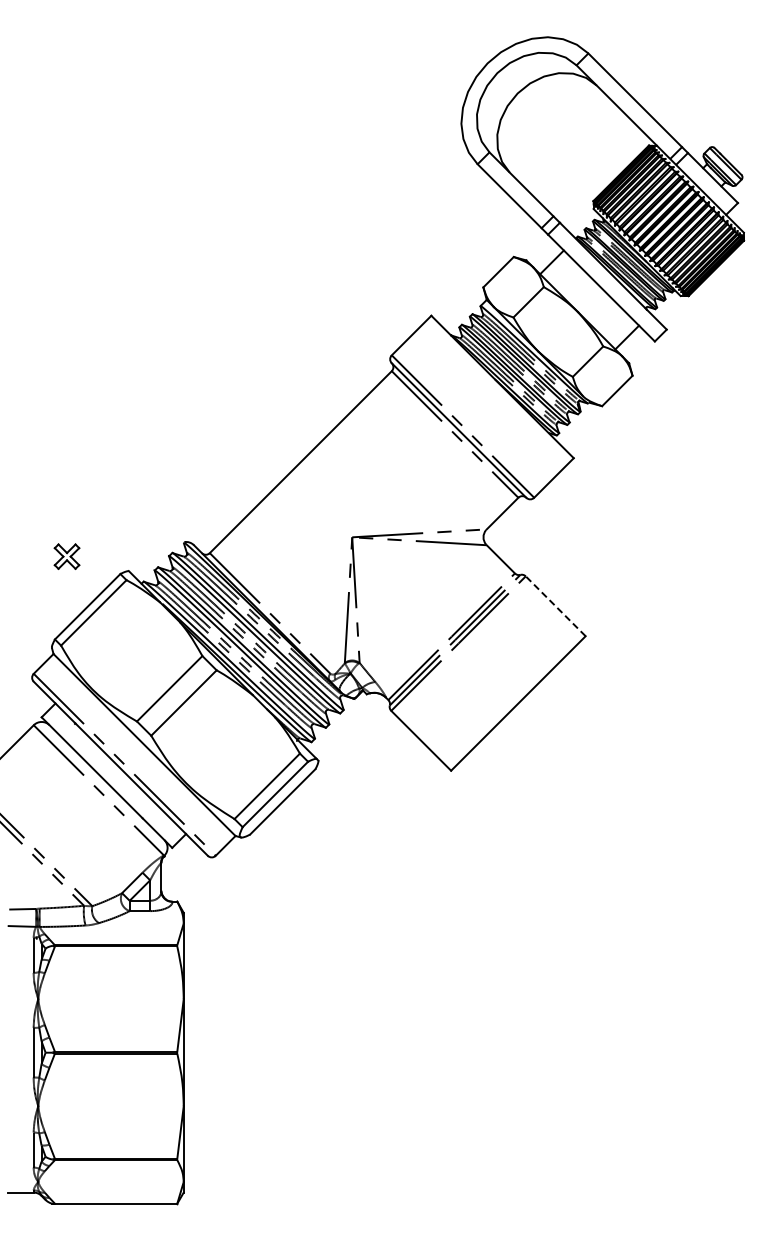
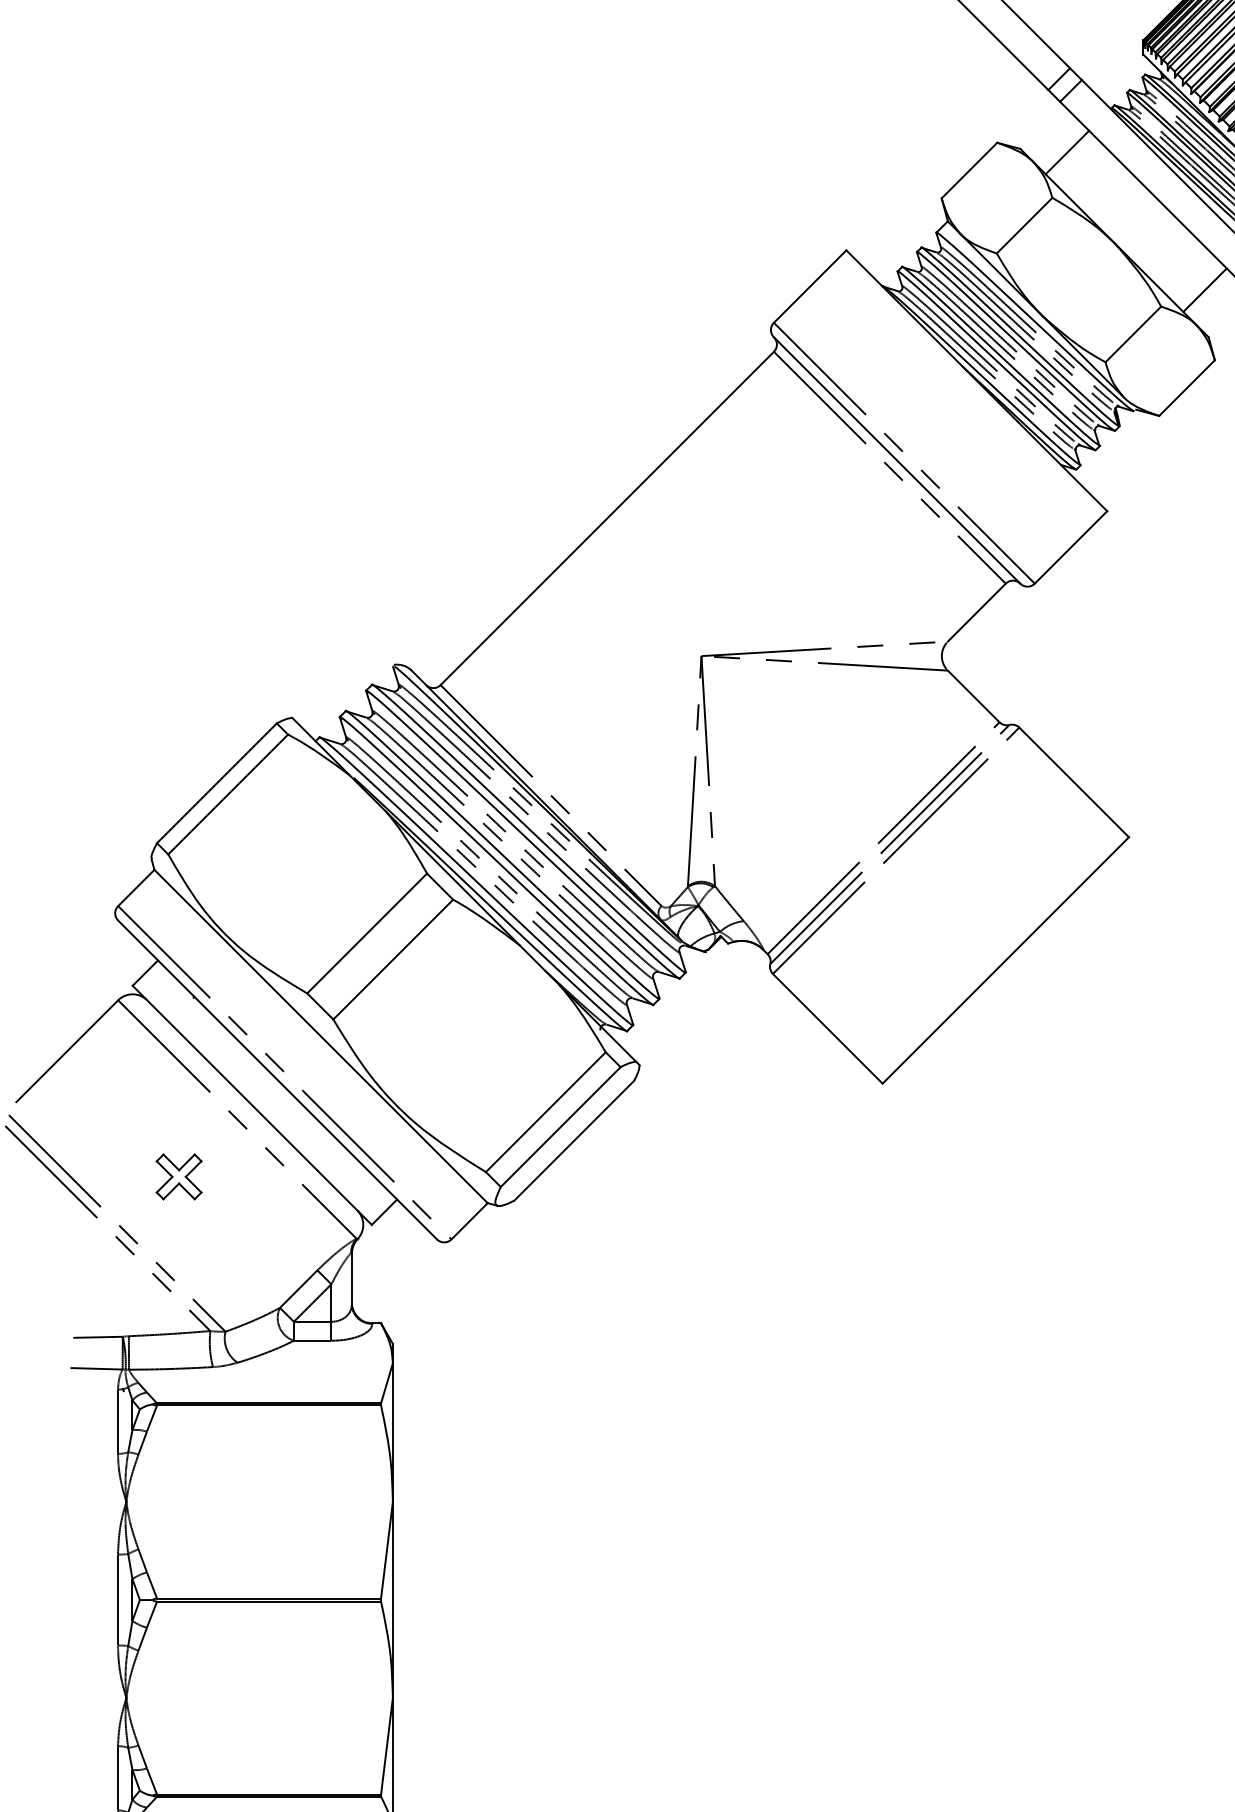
part: (66, 556) -> (178, 1176), moved
line: (555, 605) -> (1073, 780), dashed -> solid

